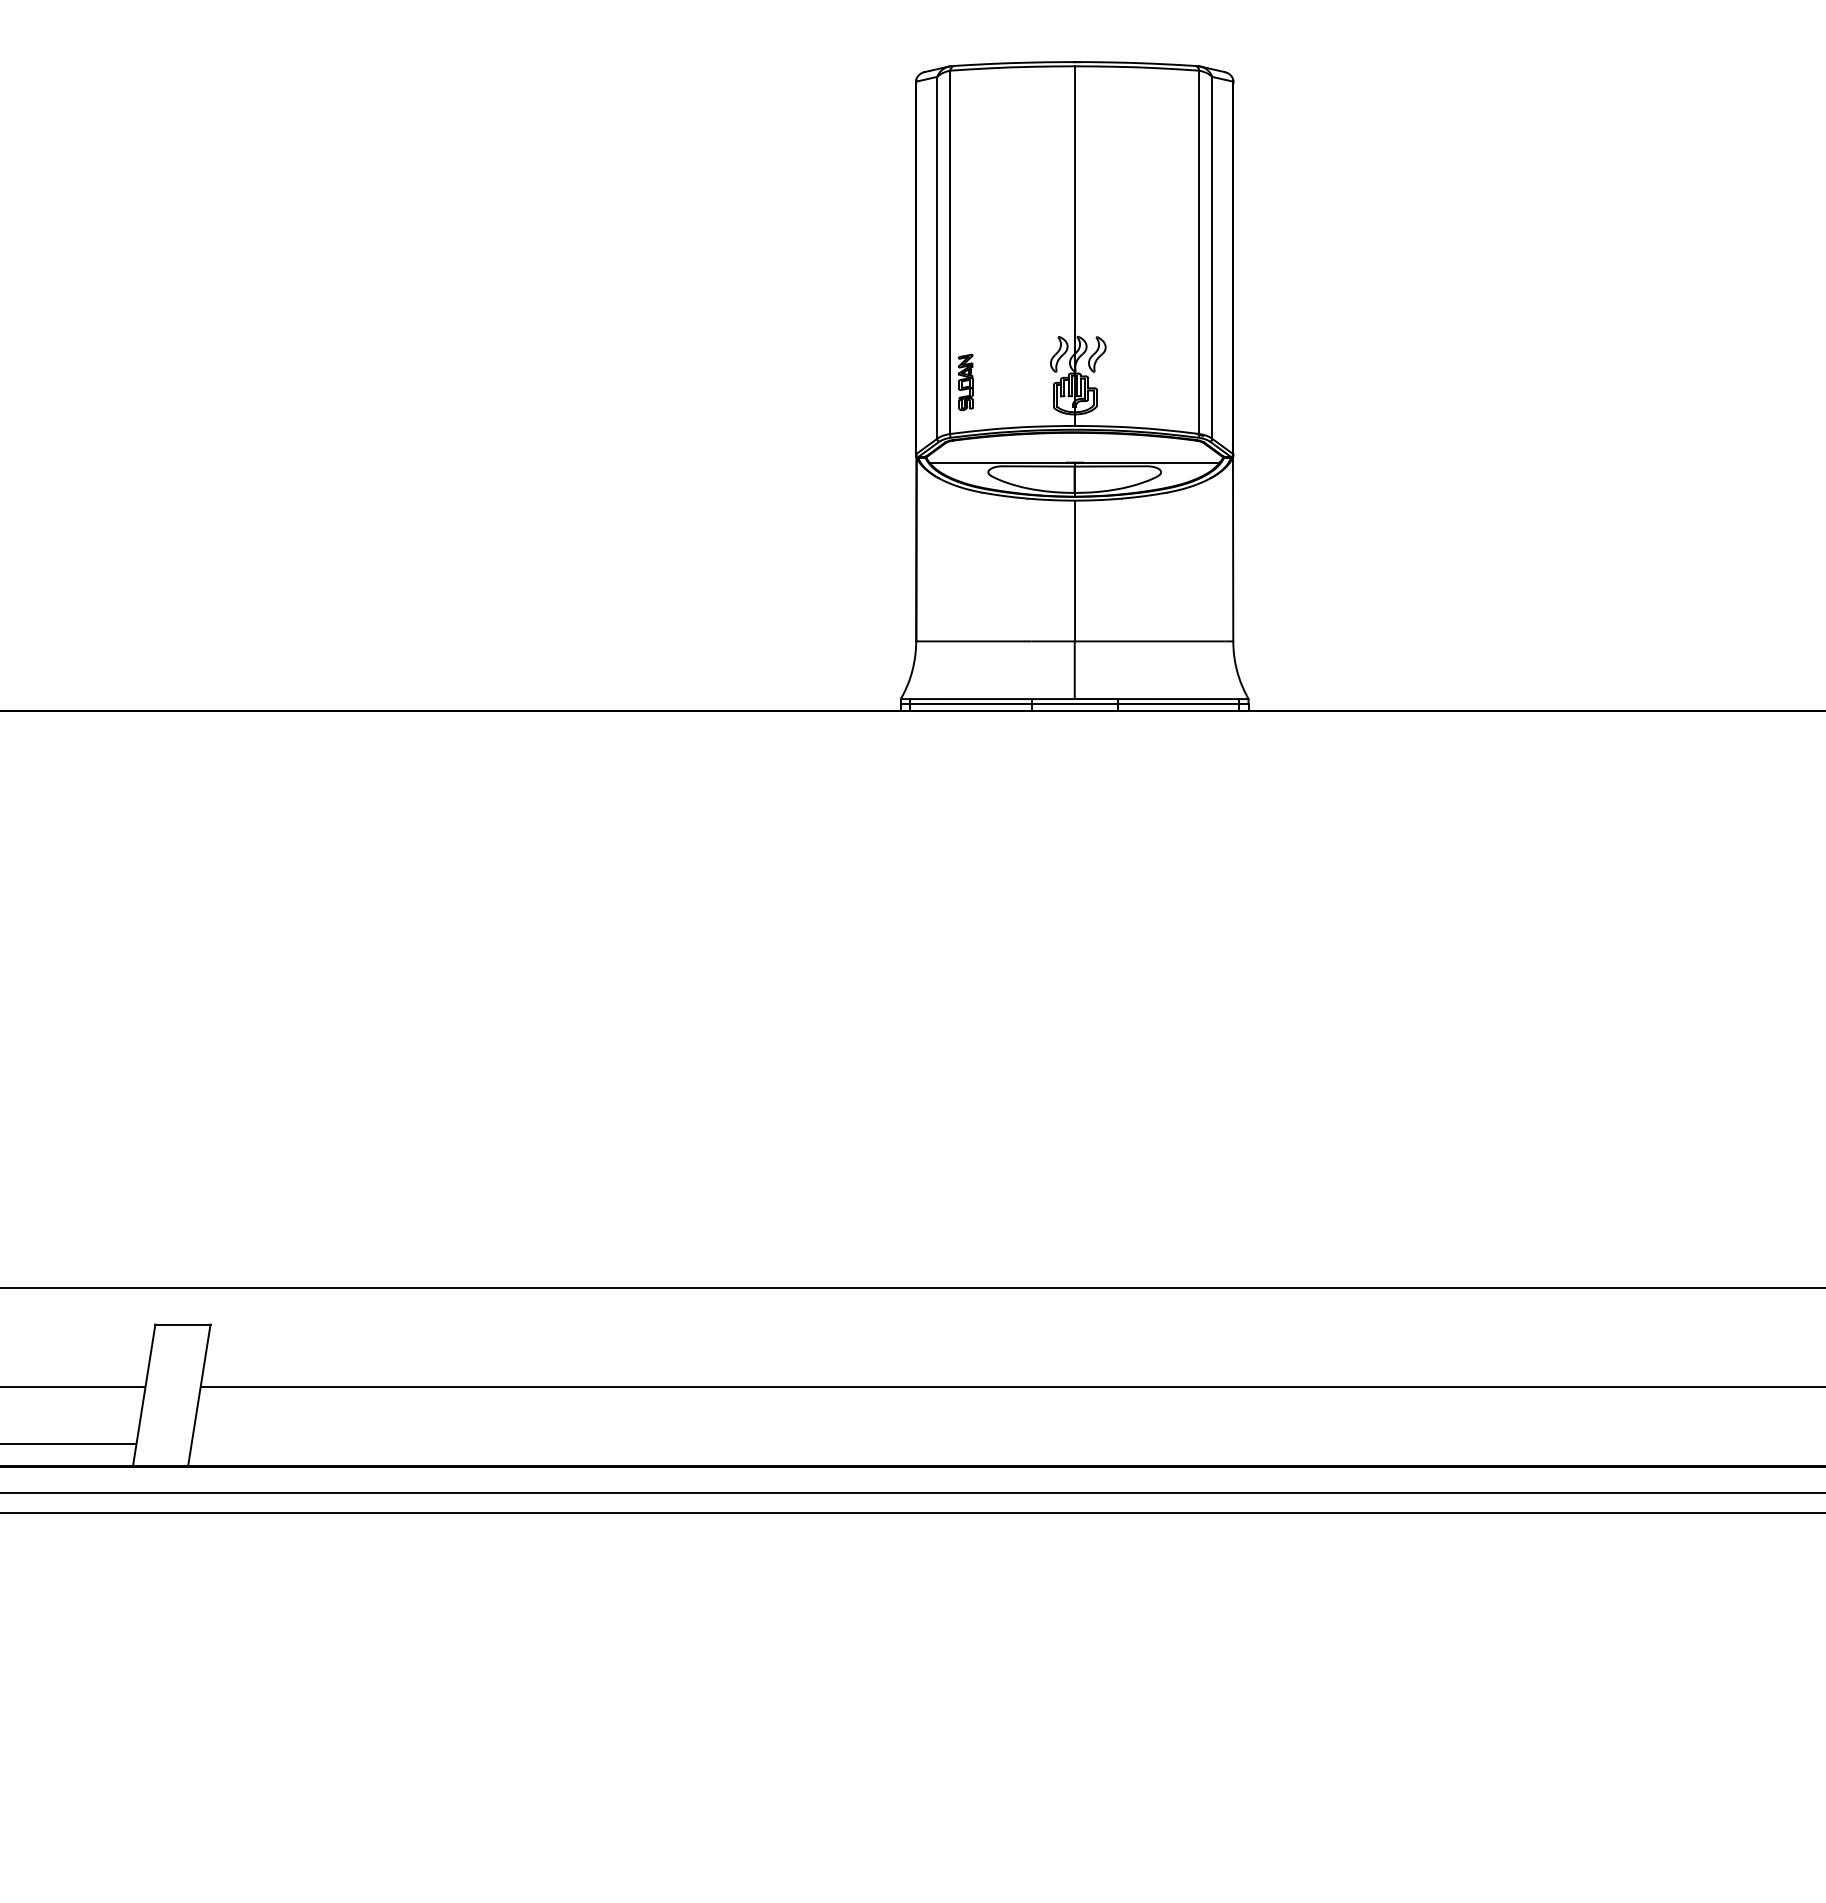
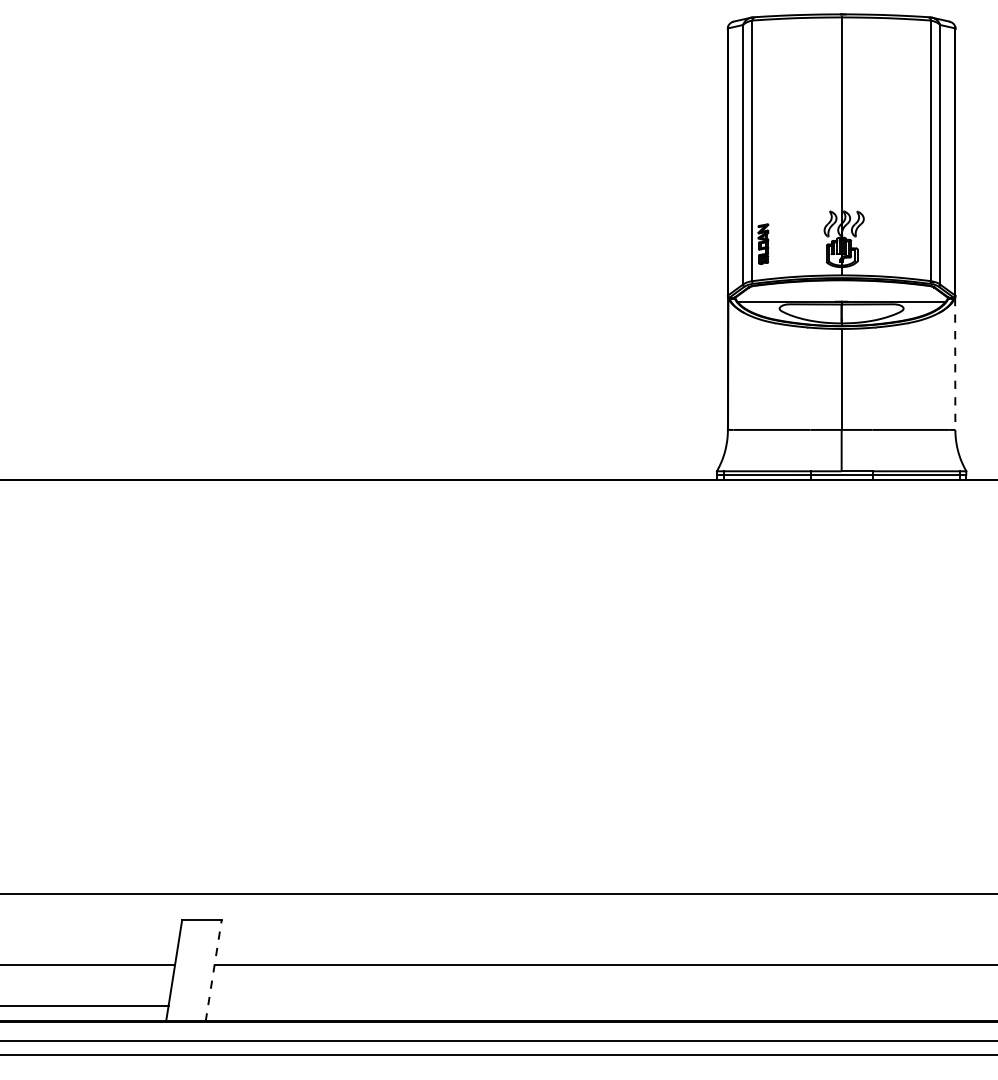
line: (1233, 549) -> (955, 364), solid -> dashed
line: (199, 1395) -> (213, 970), solid -> dashed

